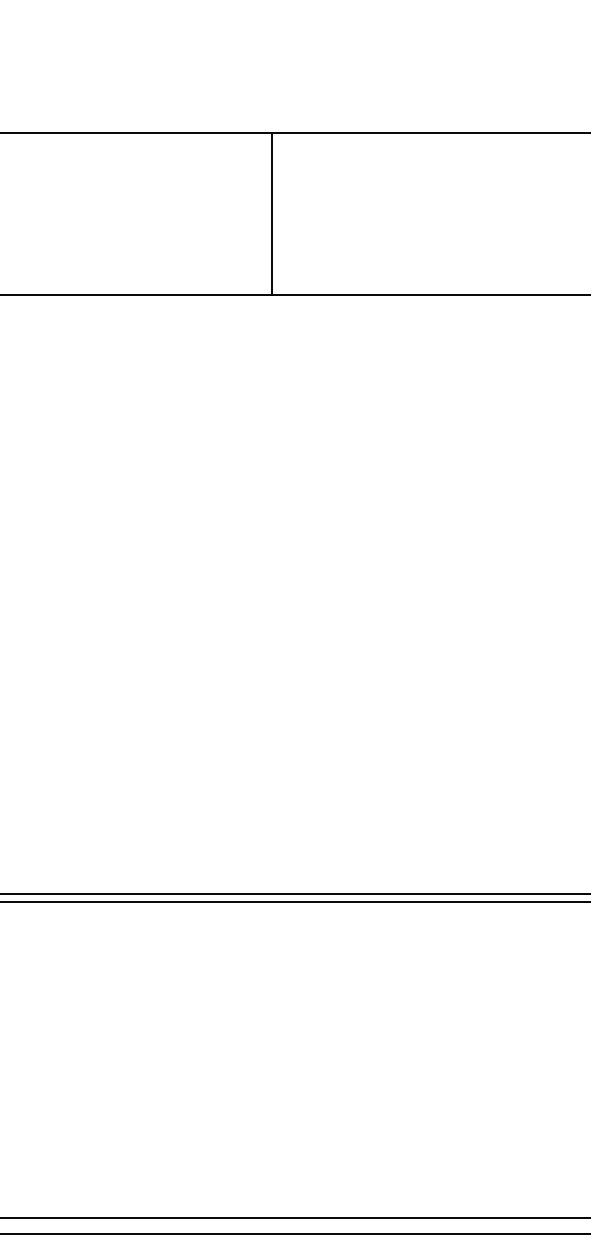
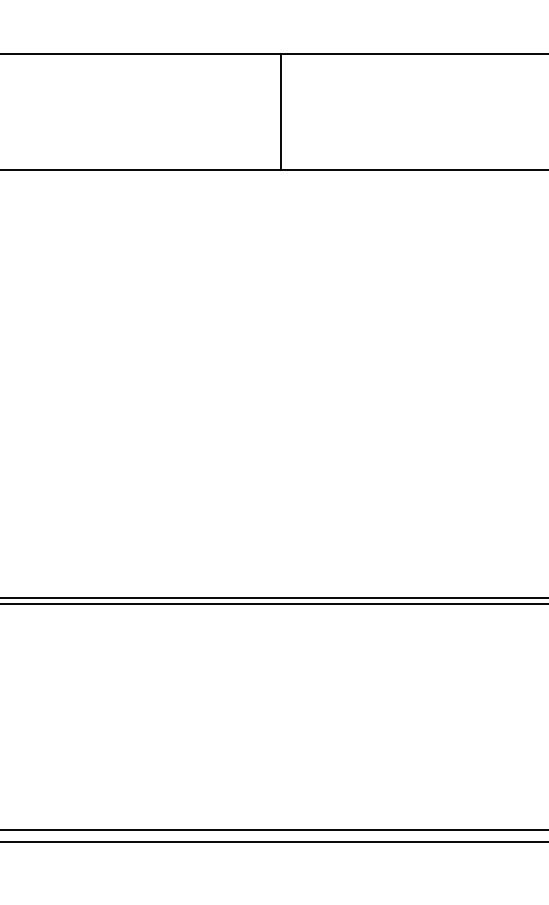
line: (272, 213) -> (281, 111), moved

